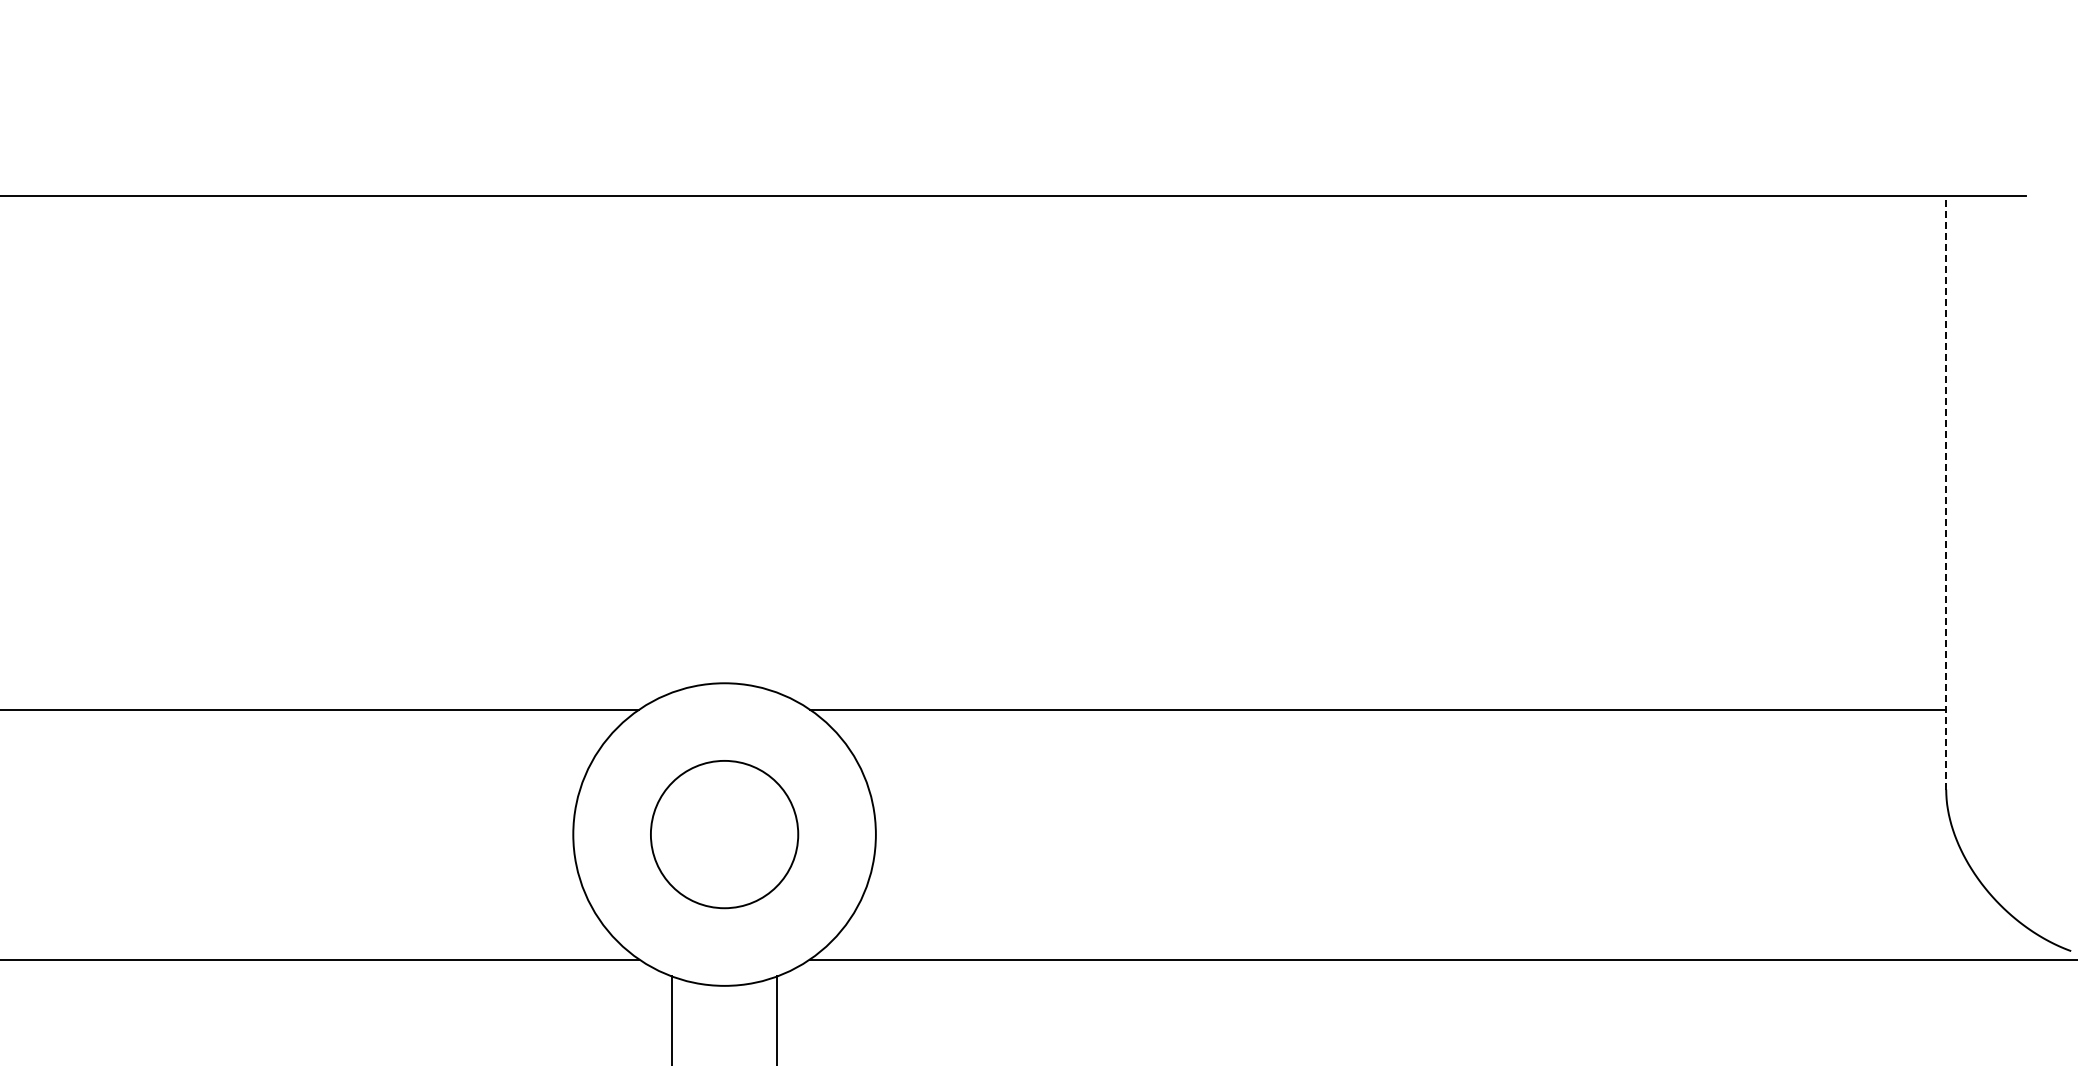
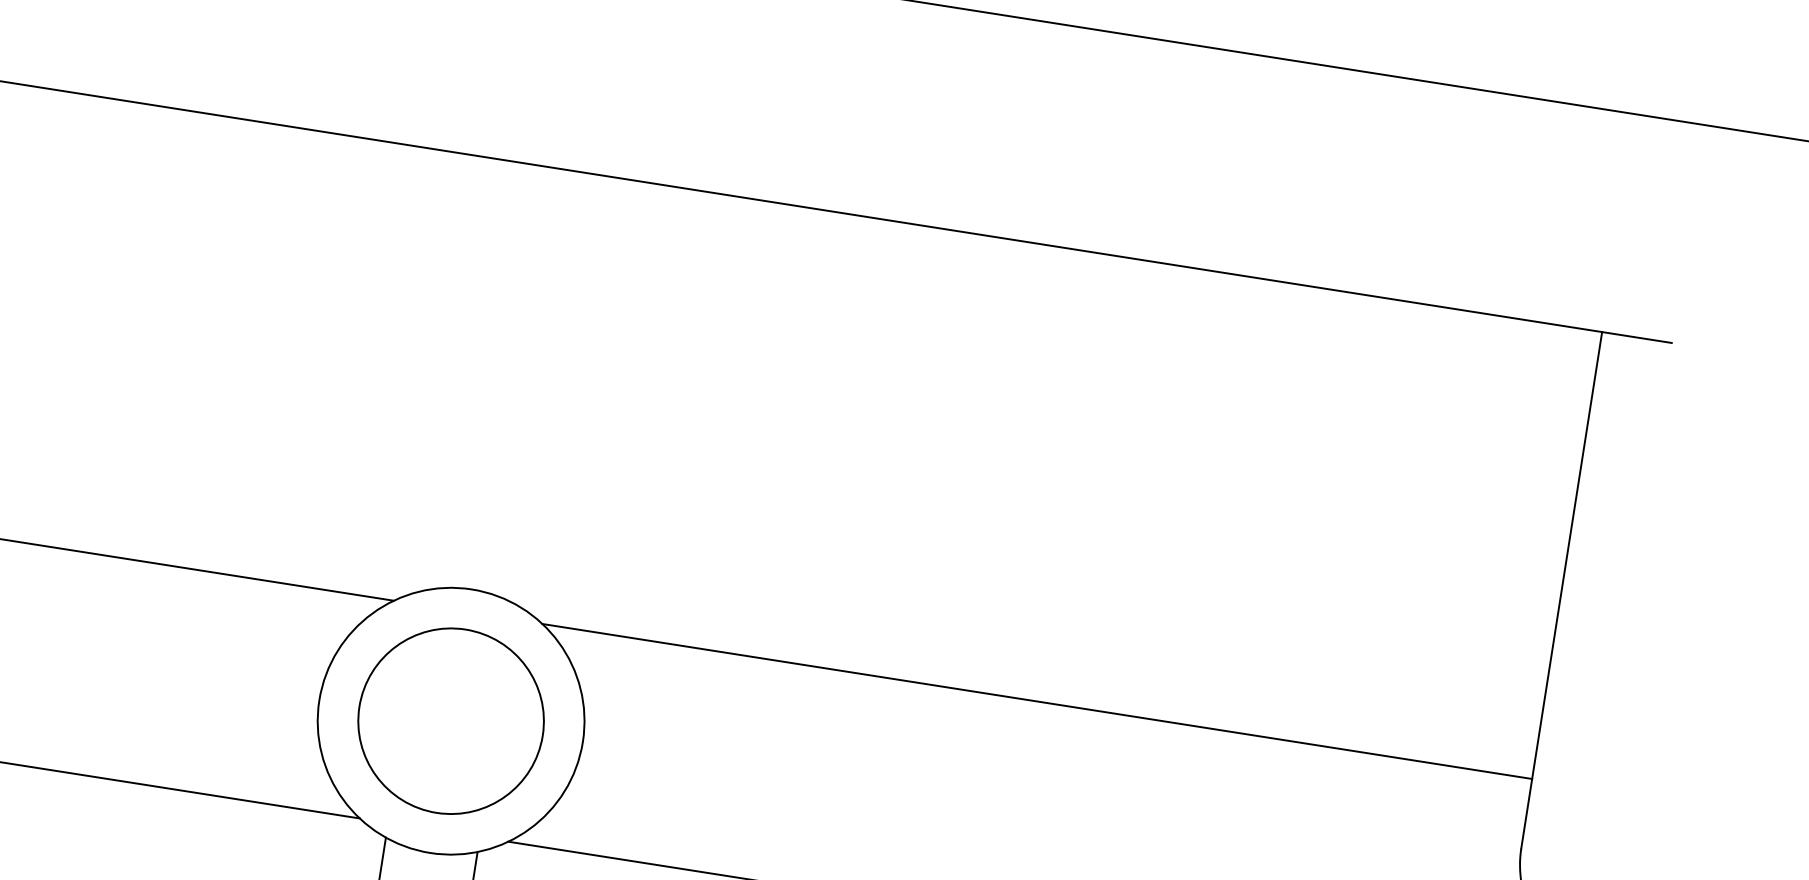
line: (1946, 493) -> (1561, 590), dashed -> solid
circle: (724, 834) -> (451, 721), size x1.43

